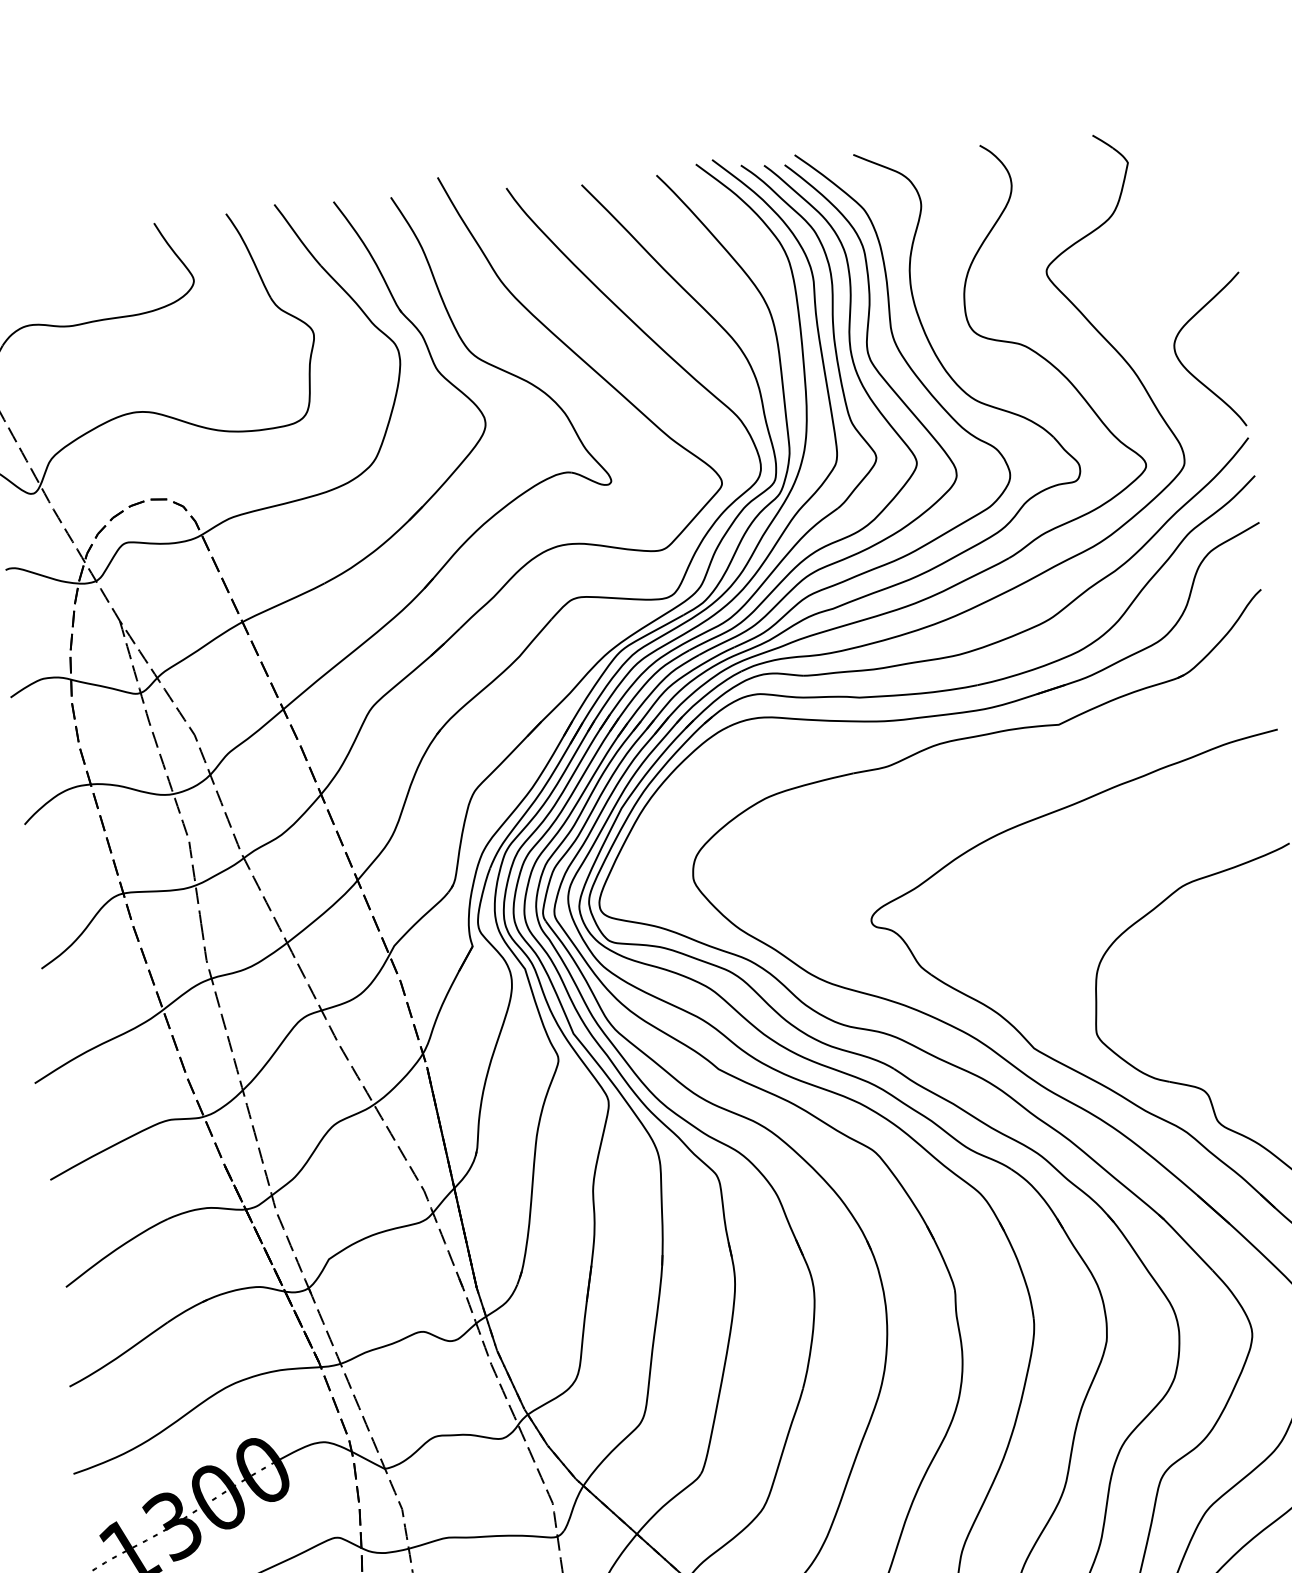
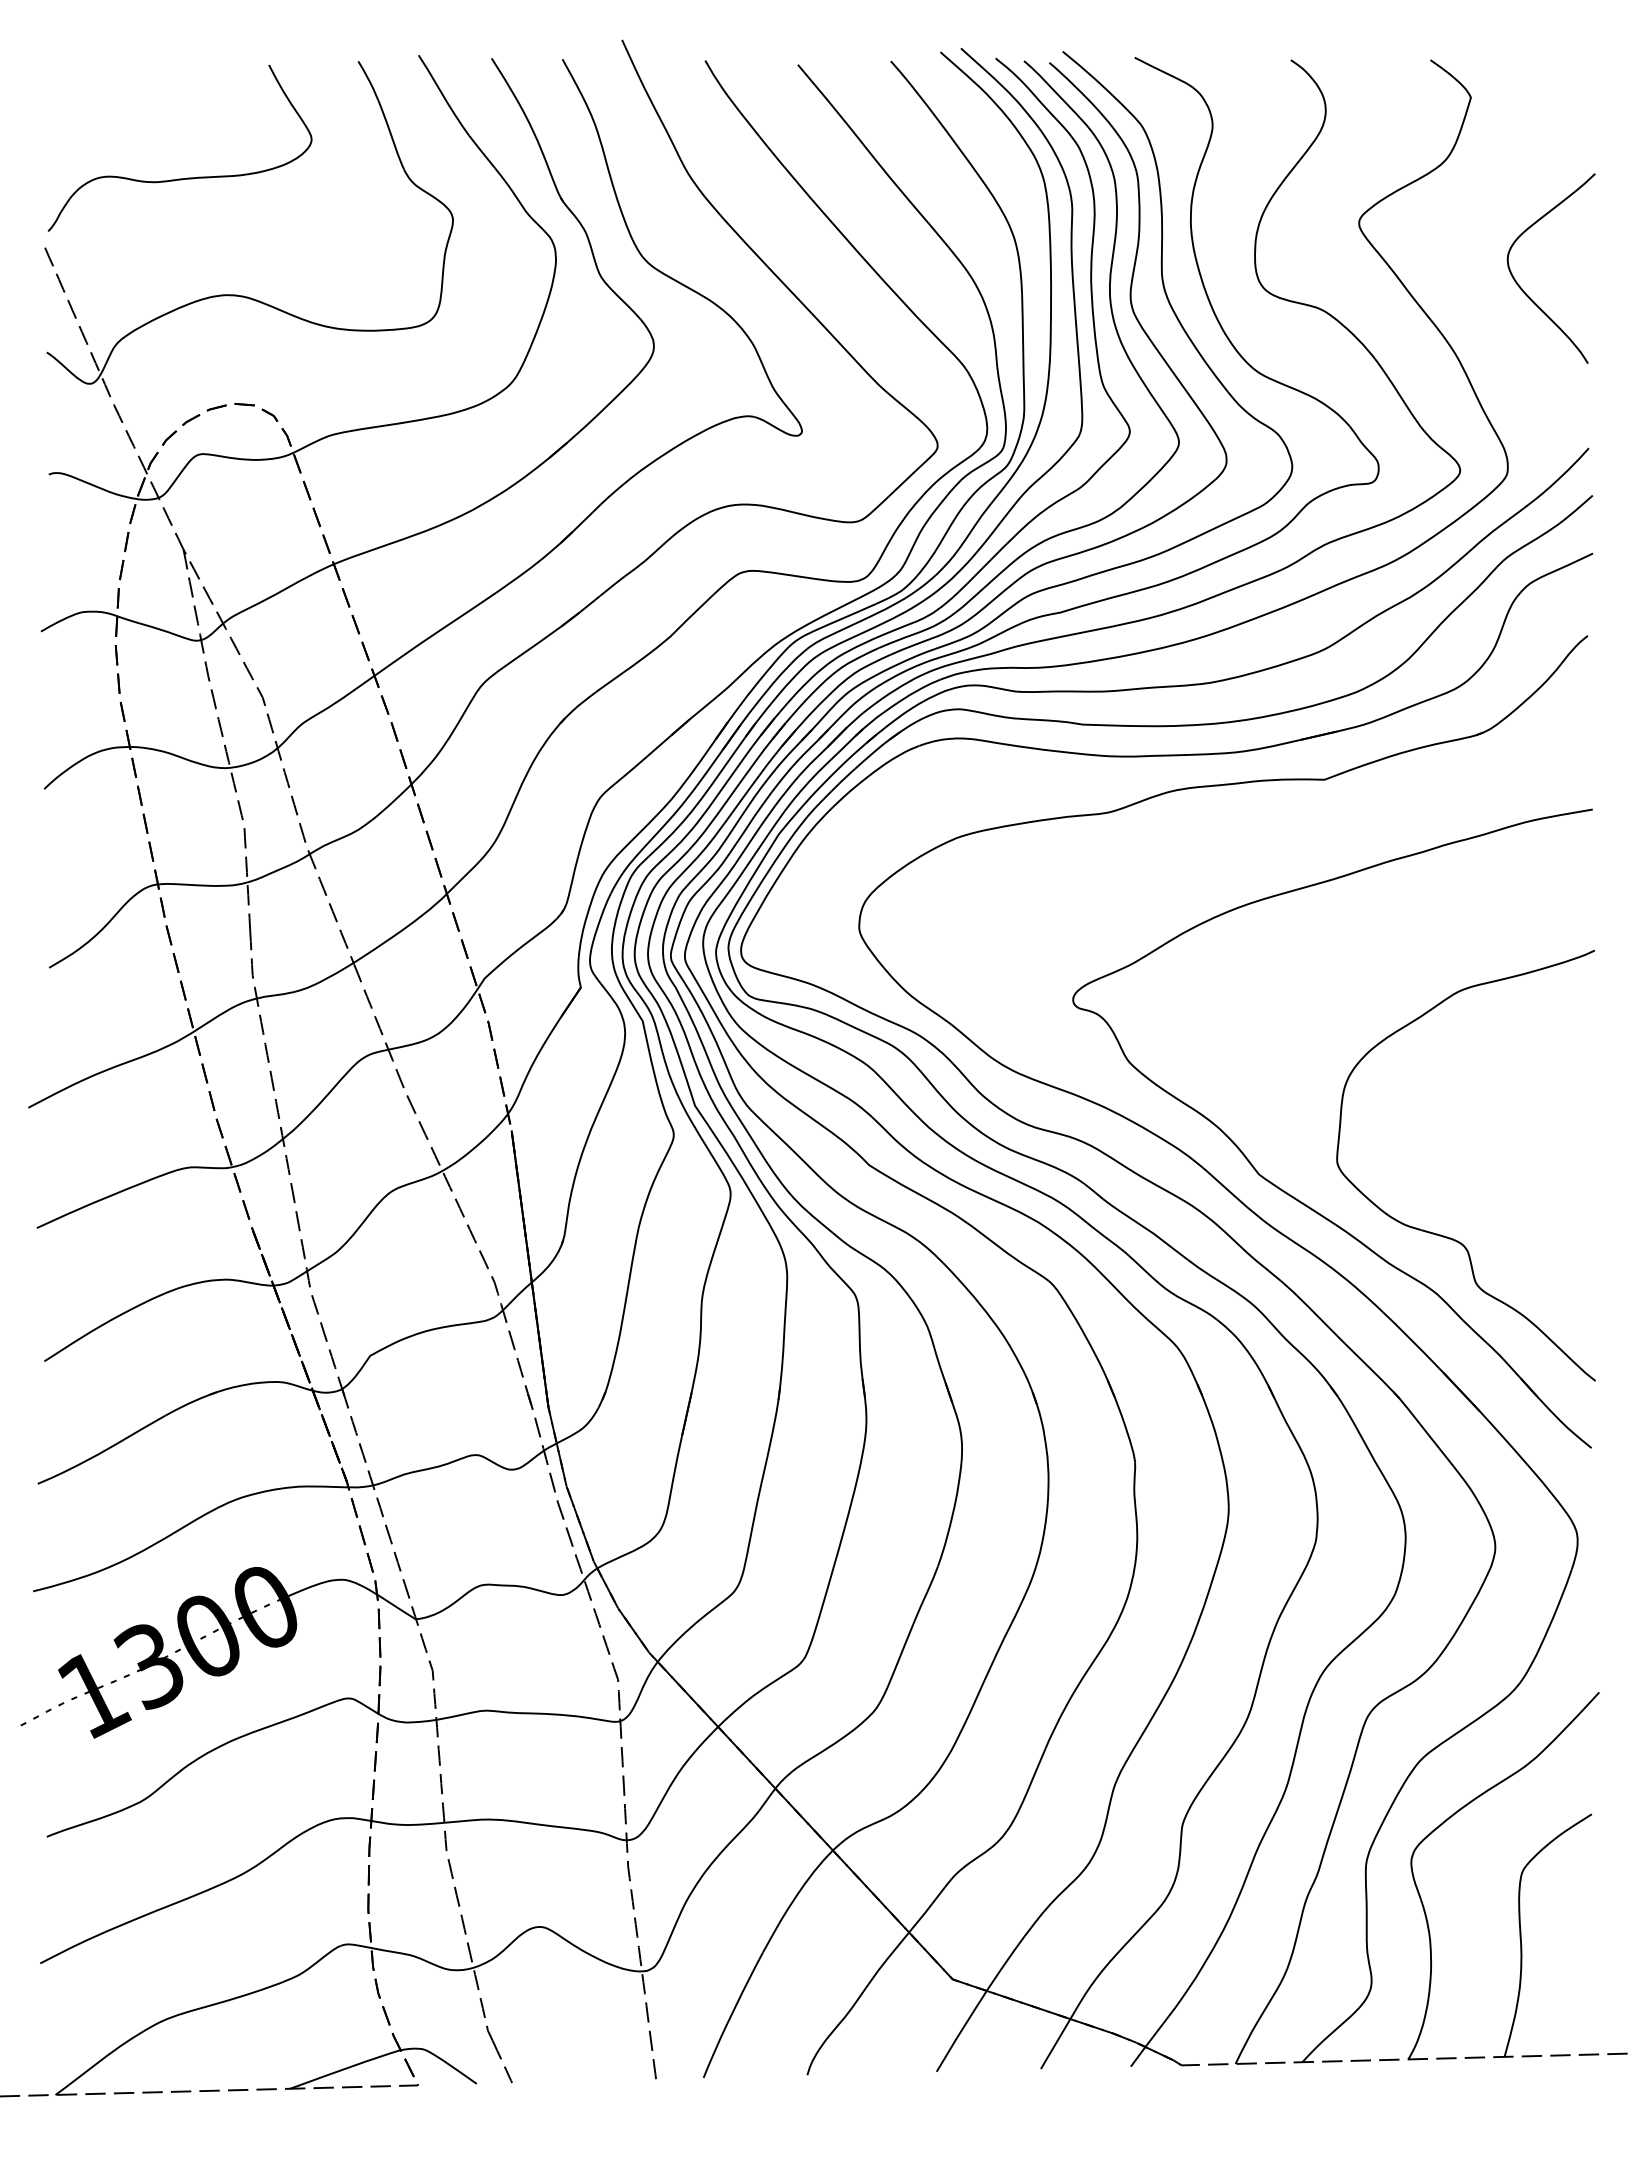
curve: (1188, 370) -> (1522, 288), moved

